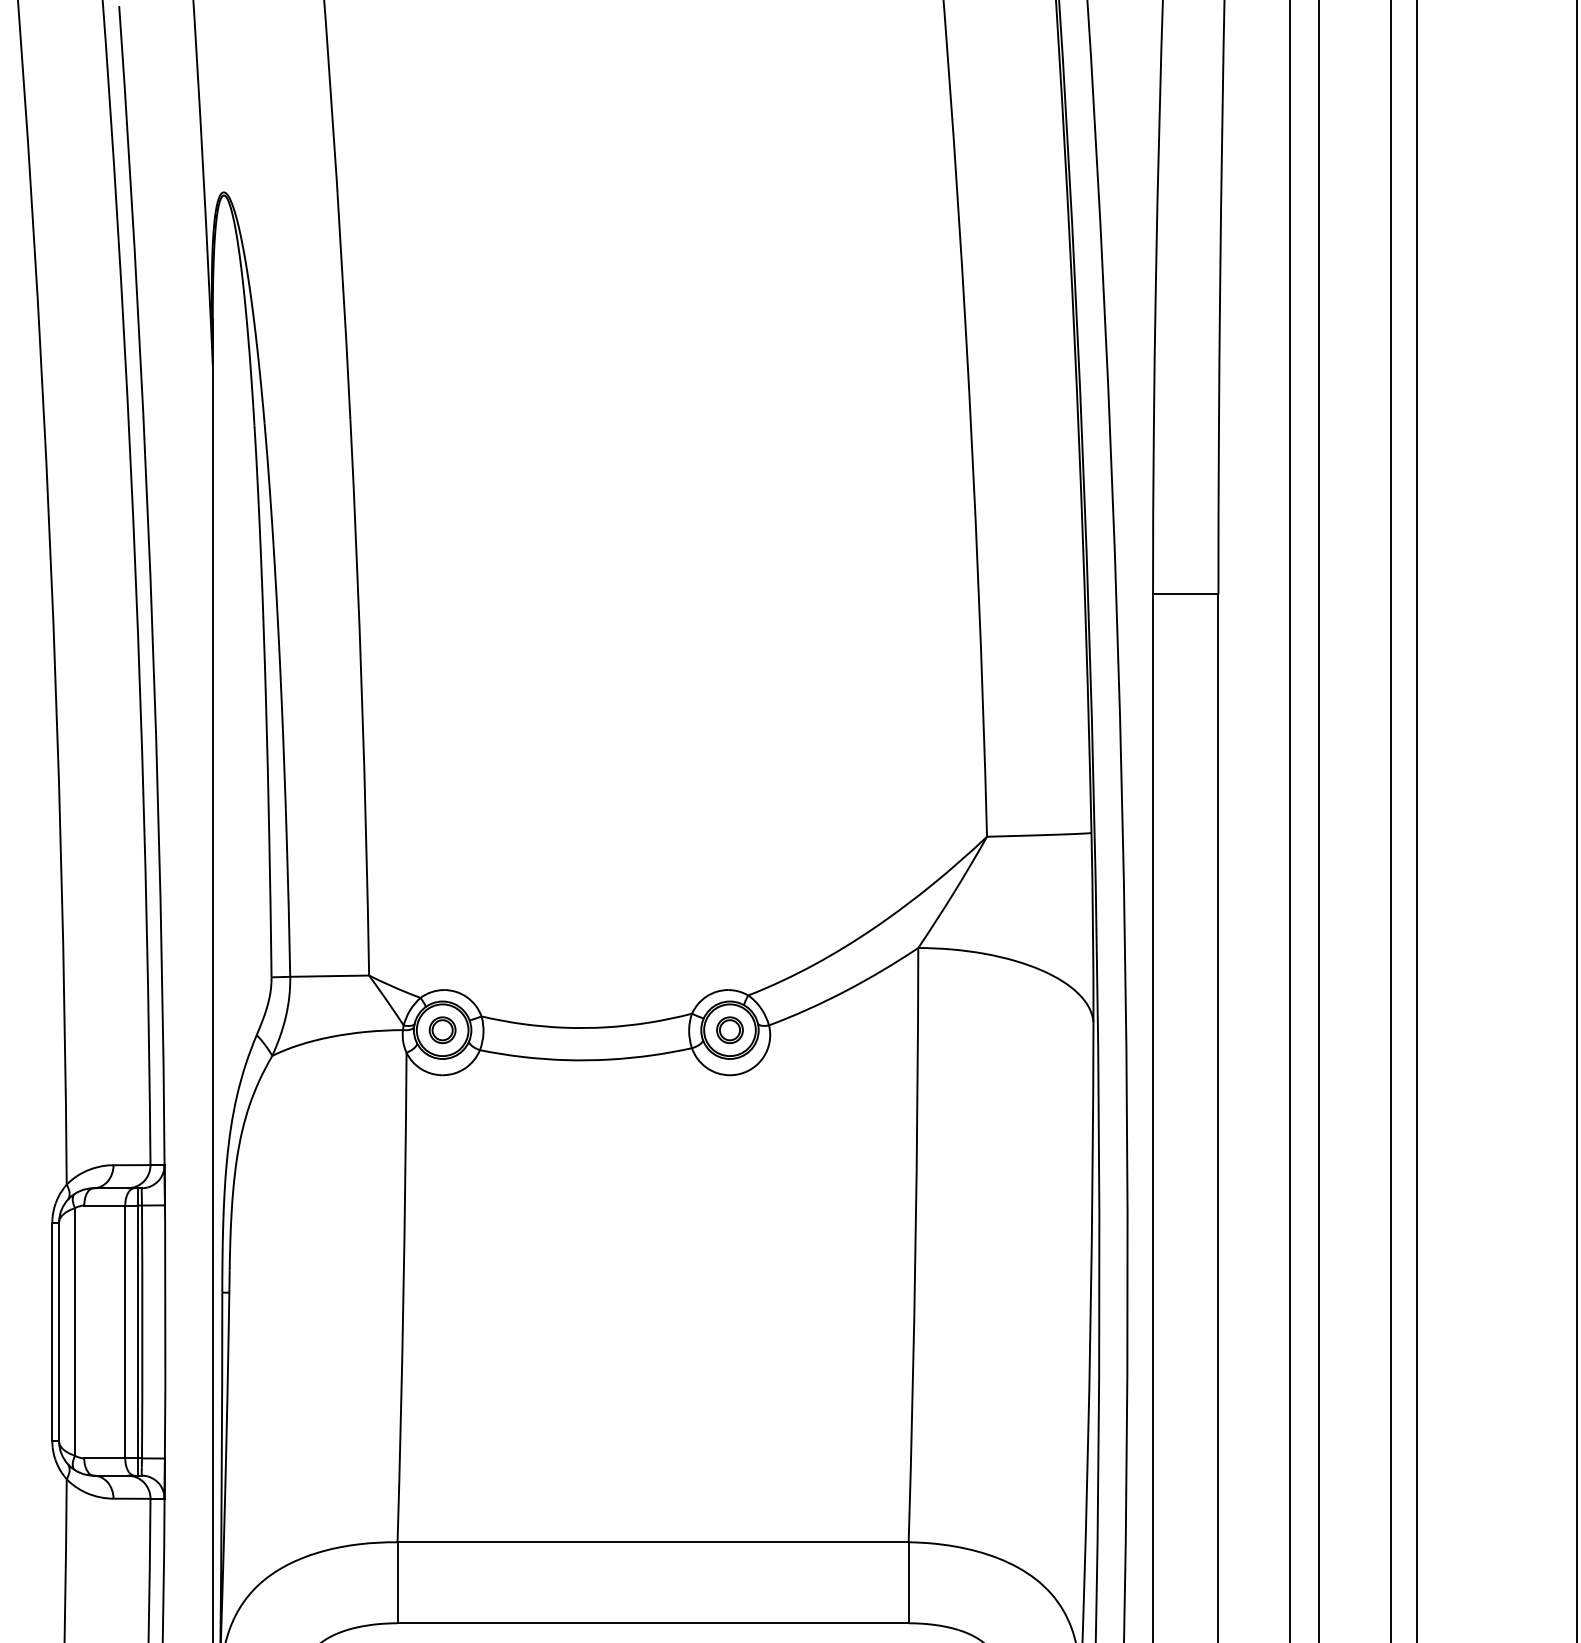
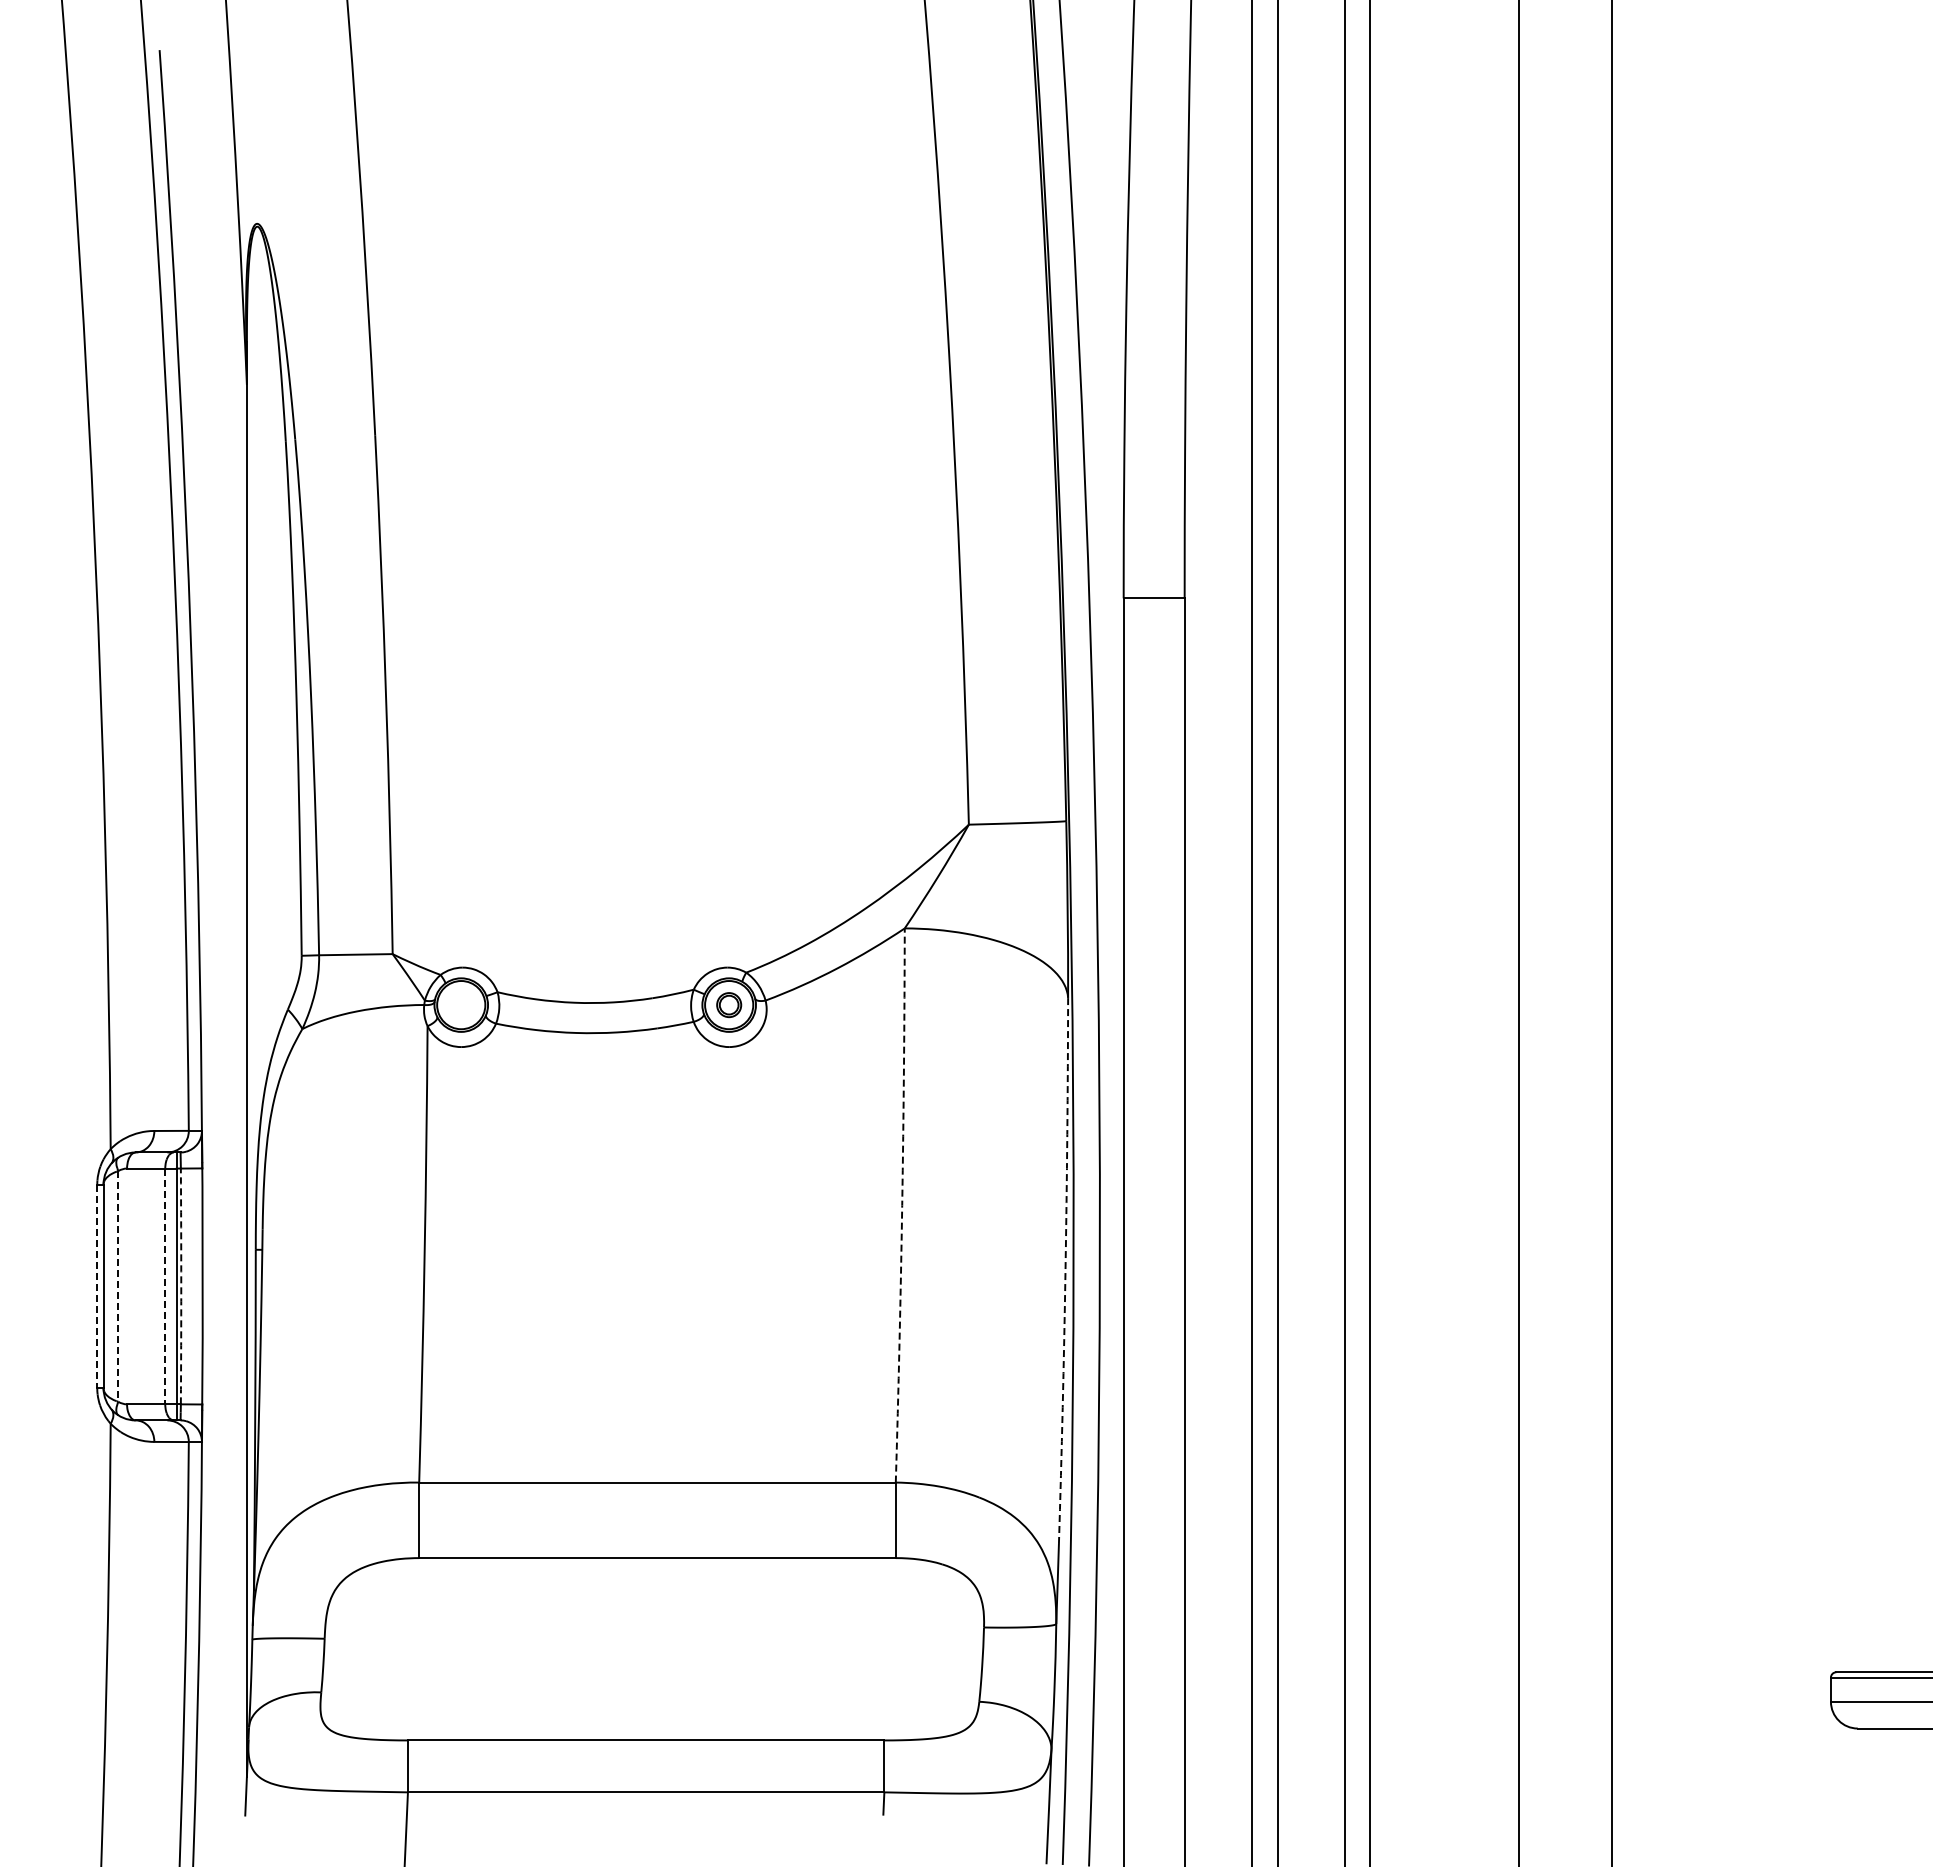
part: (442, 1030) -> (461, 1005), removed
arc: (915, 1245) -> (902, 1205), solid -> dashed
arc: (1090, 1314) -> (1065, 1270), solid -> dashed
line: (52, 1332) -> (97, 1286), solid -> dashed
line: (75, 1332) -> (118, 1286), solid -> dashed
line: (125, 1332) -> (165, 1286), solid -> dashed
arc: (142, 1332) -> (181, 1286), solid -> dashed

